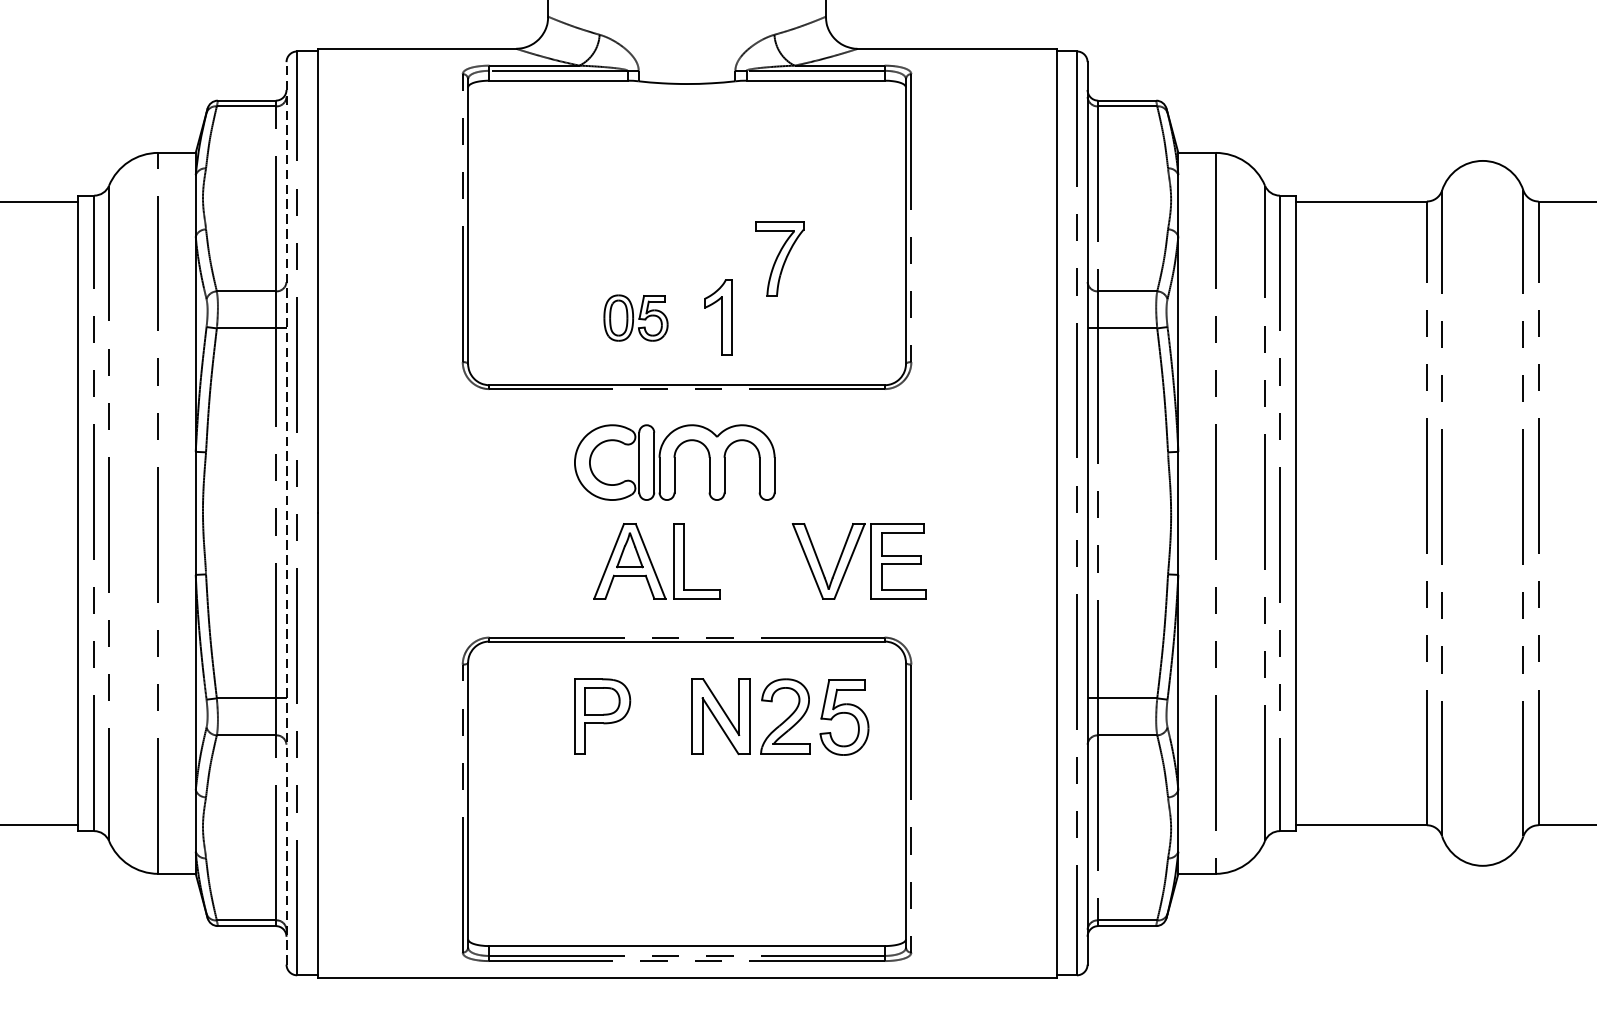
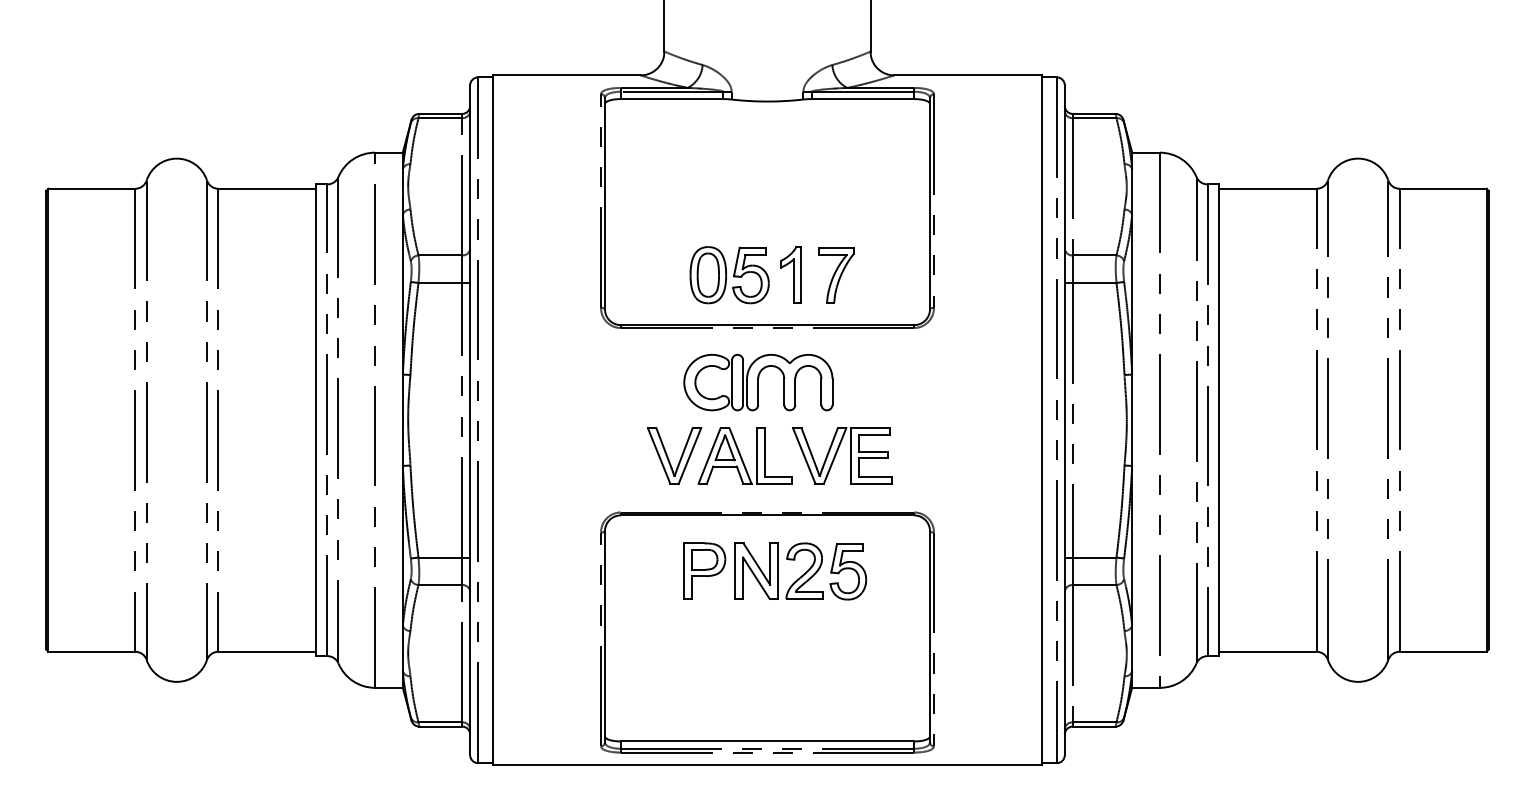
part: (780, 259) -> (836, 275), moved
part: (635, 318) -> (729, 275), size x1.67
line: (286, 513) -> (470, 420), dashed -> solid
part: (859, 560) -> (842, 455), moved
part: (553, 562) -> (668, 456), added
part: (780, 717) -> (800, 571), moved

